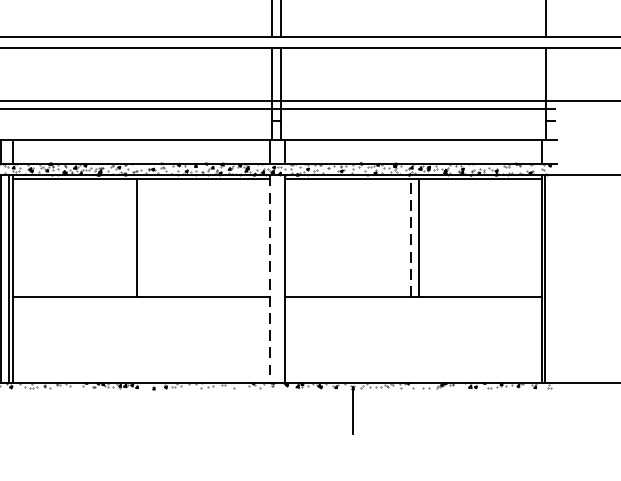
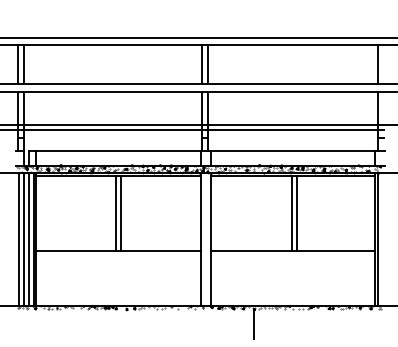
line: (145, 236) -> (121, 212), added
line: (411, 238) -> (291, 213), dashed -> solid
line: (268, 280) -> (200, 240), dashed -> solid

